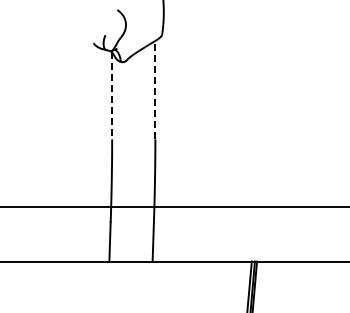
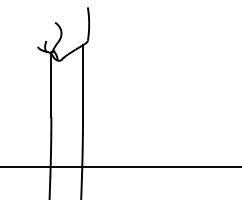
line: (155, 89) -> (83, 80), dashed -> solid
line: (112, 96) -> (51, 85), dashed -> solid

